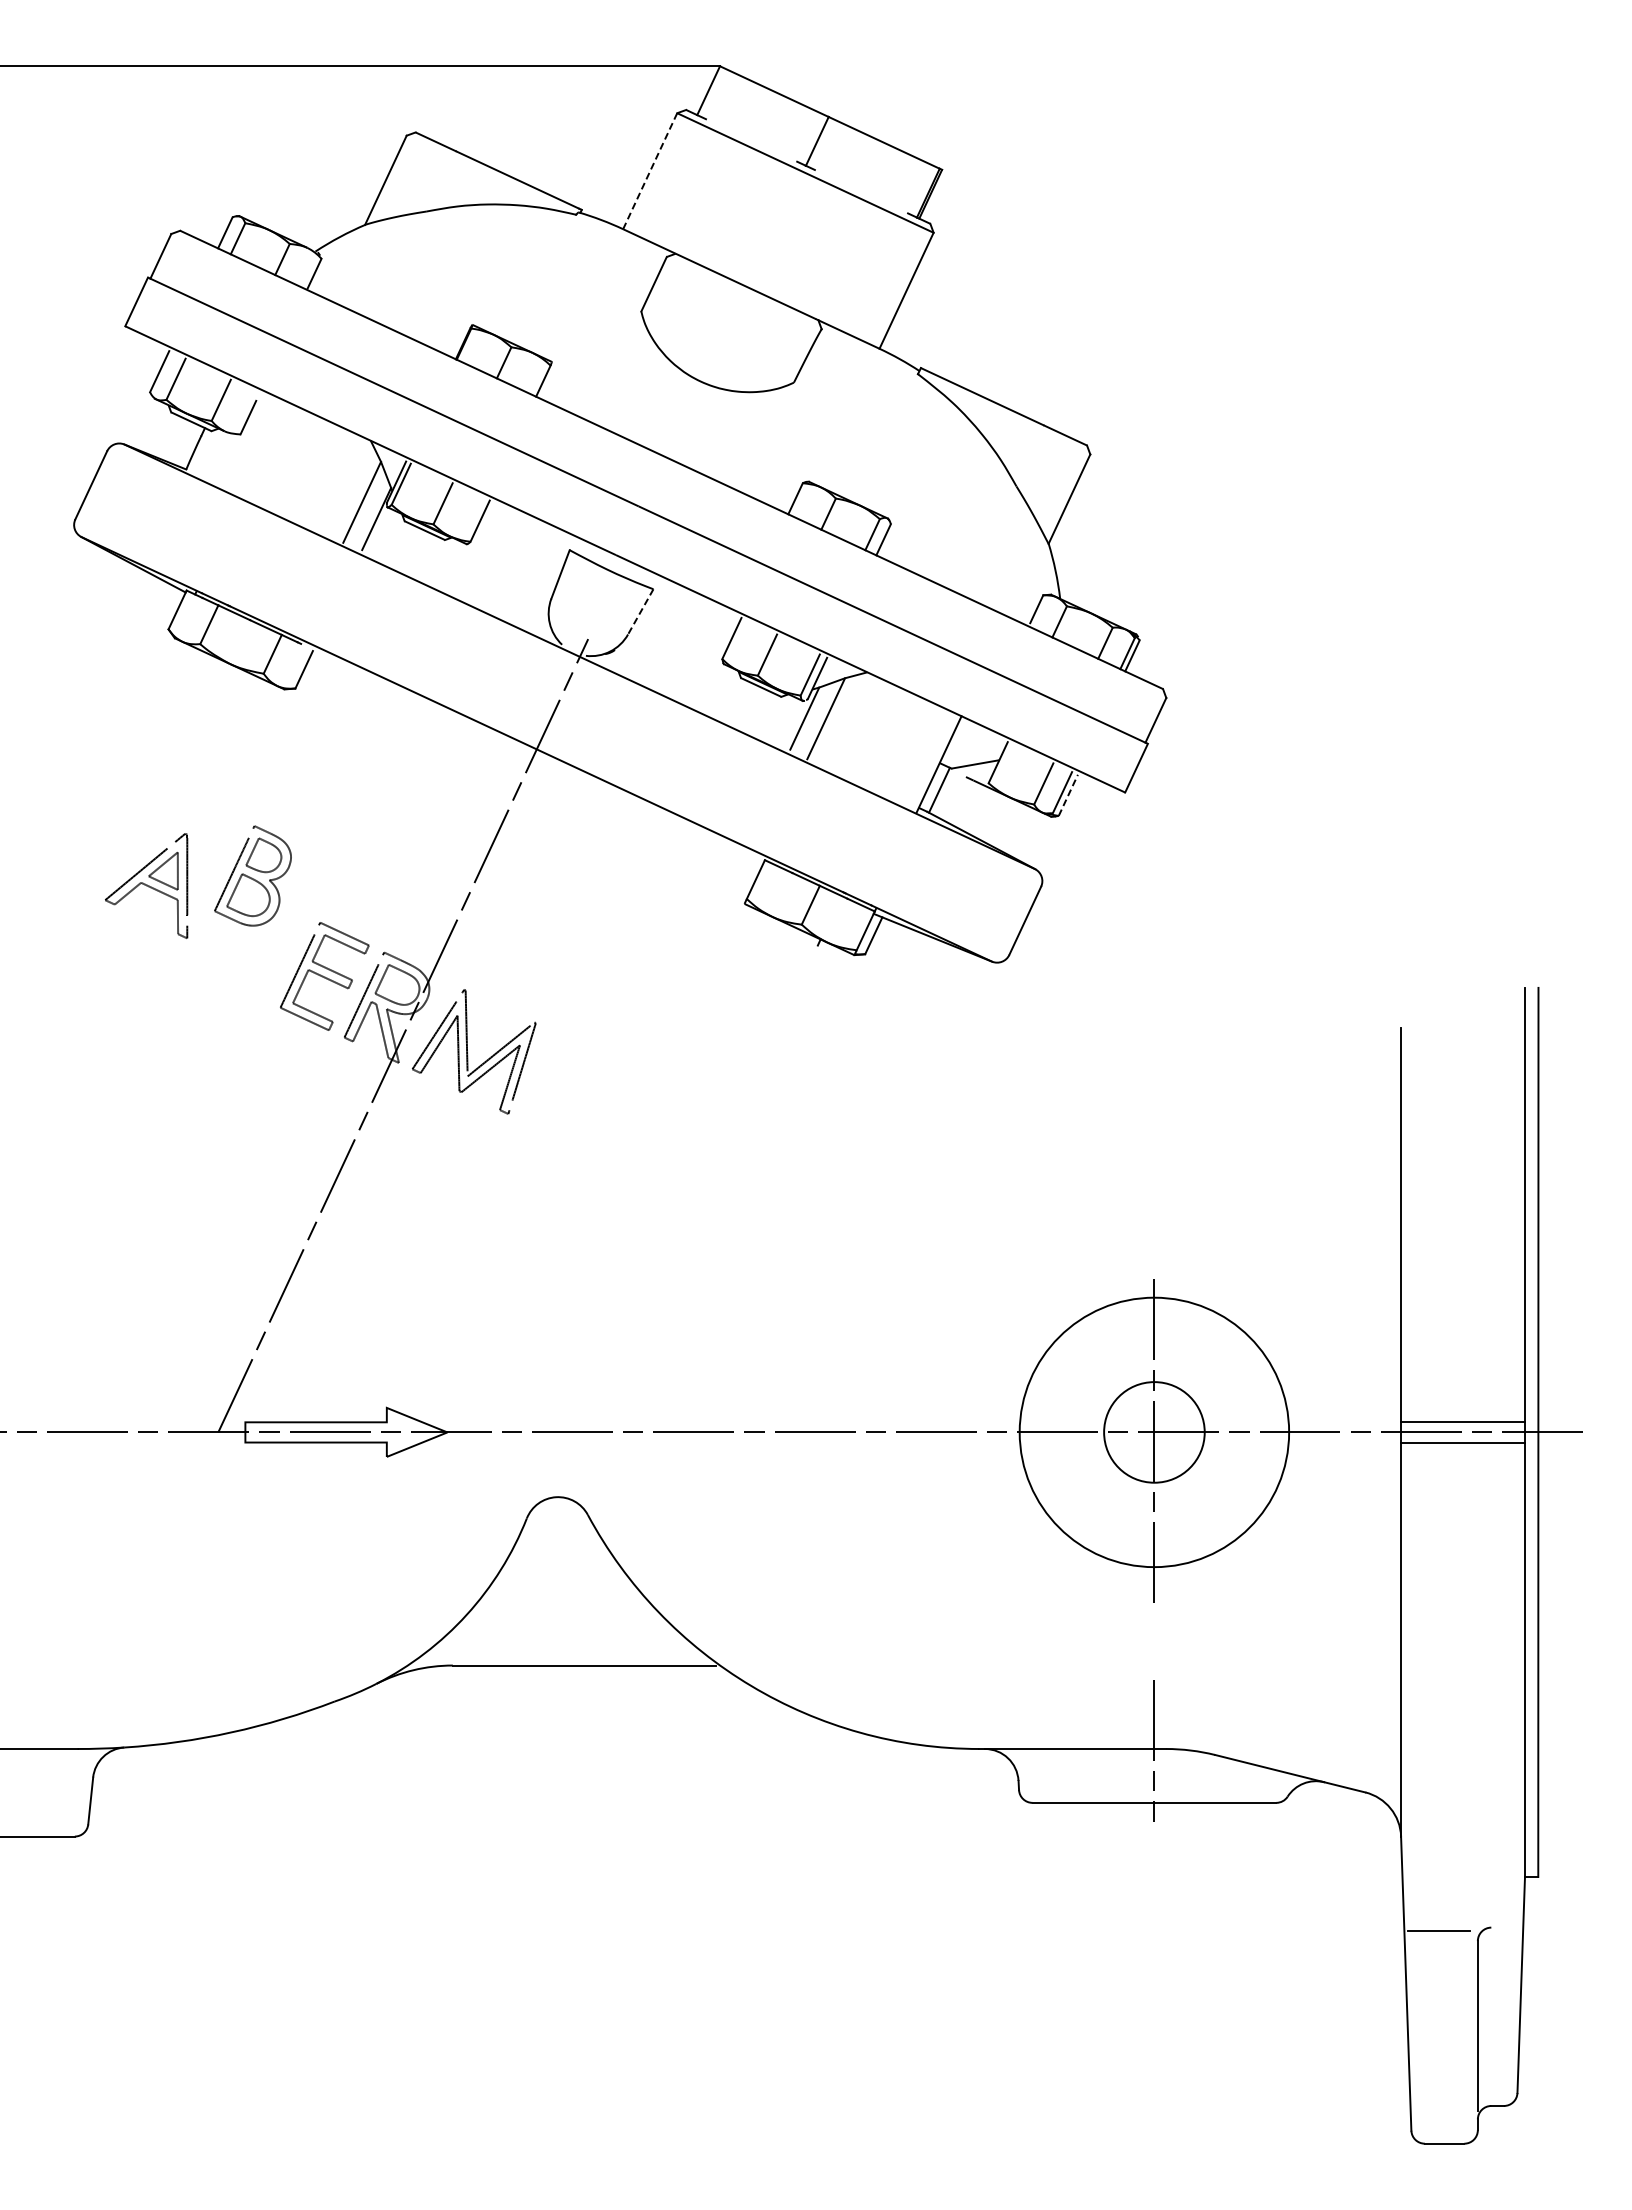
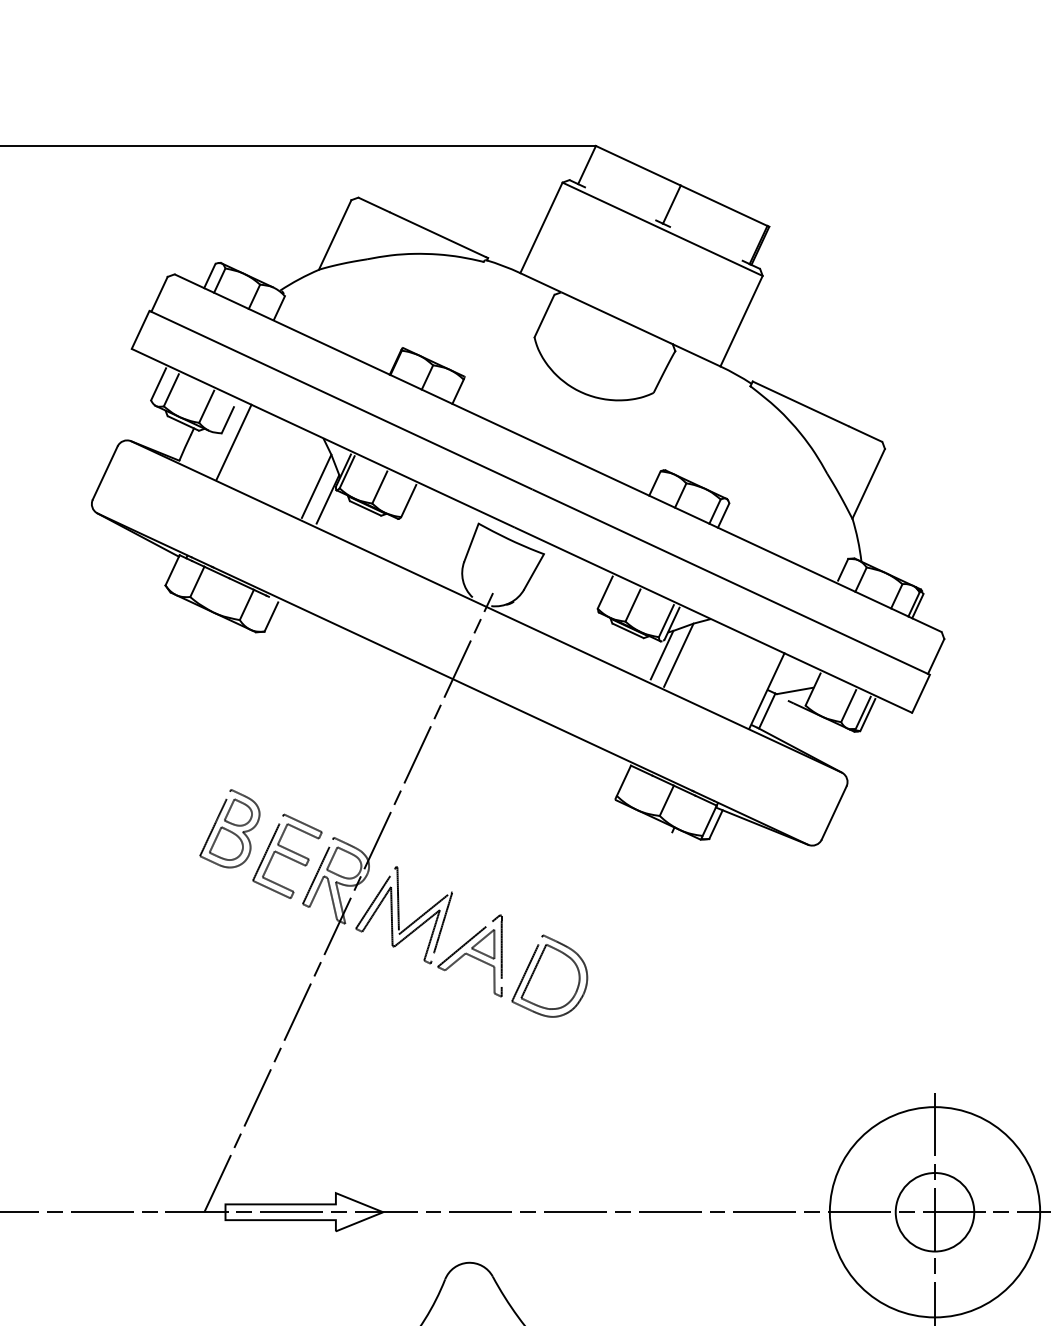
line: (650, 171) -> (541, 228), dashed -> solid
line: (255, 445) -> (233, 441), added
line: (640, 611) -> (533, 571), dashed -> solid
line: (1068, 795) -> (867, 715), dashed -> solid
part: (252, 875) -> (229, 828), moved
part: (146, 885) -> (469, 955), moved
part: (660, 1129) -> (549, 975), added

